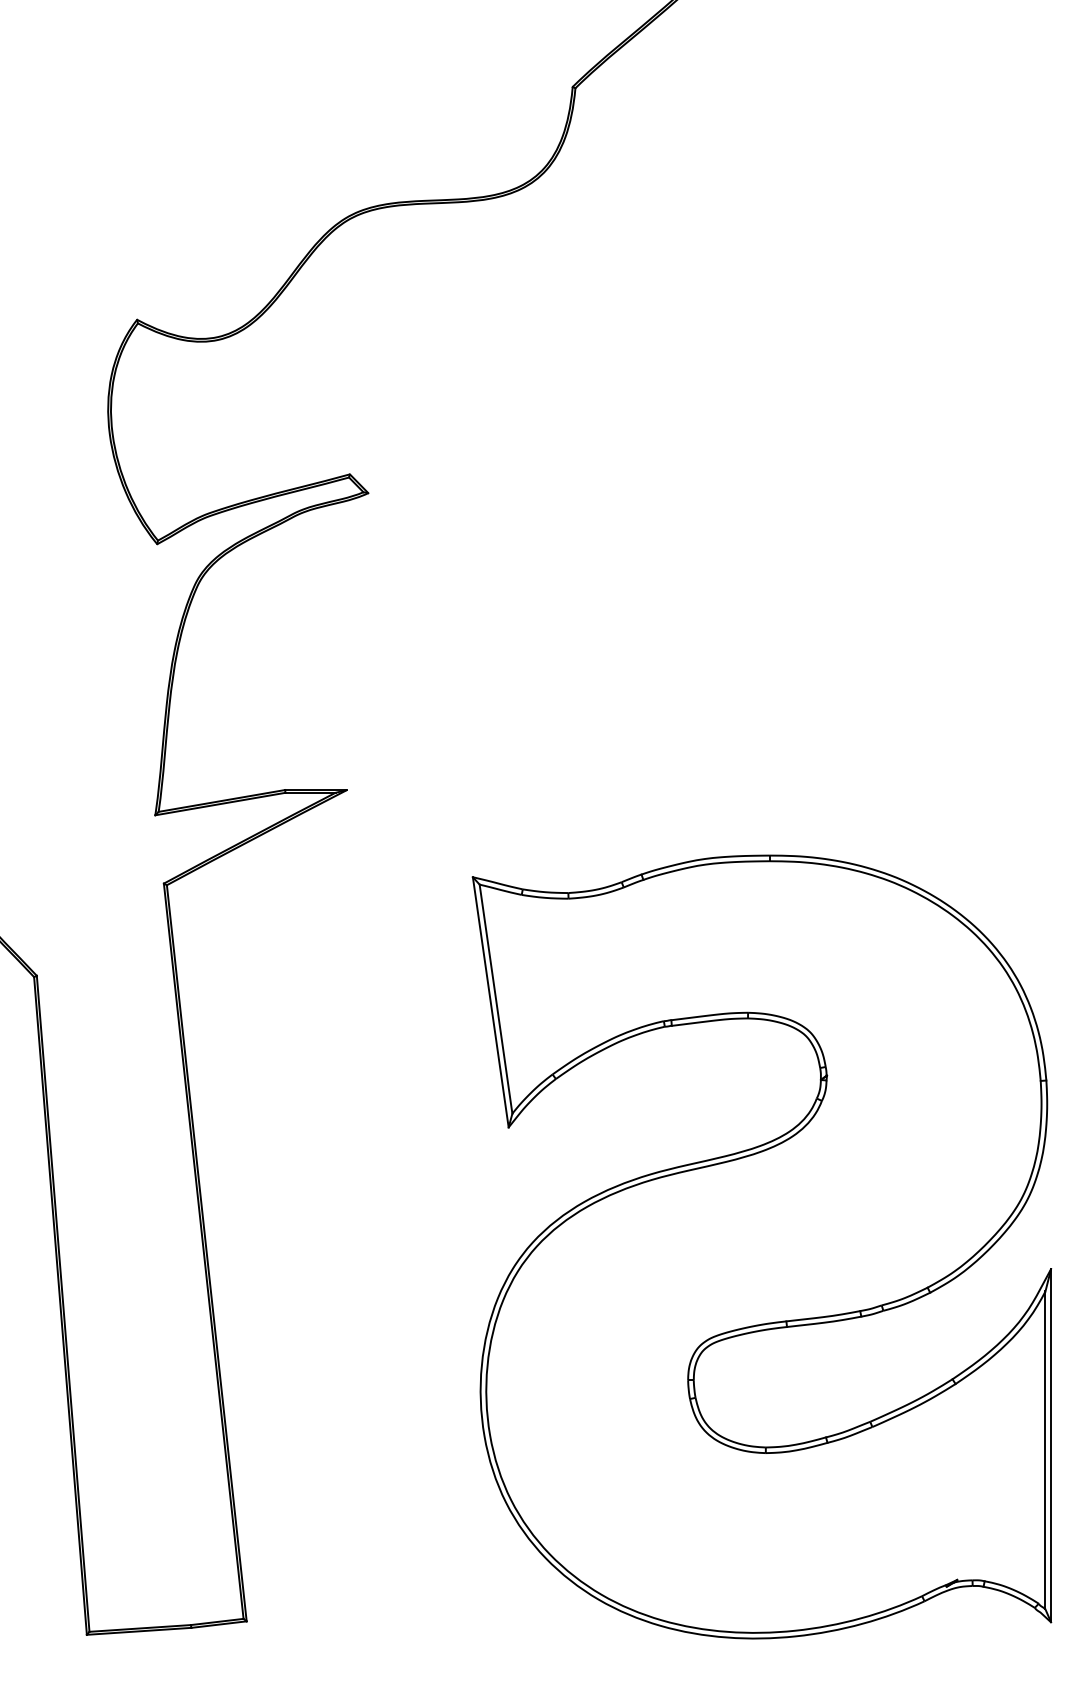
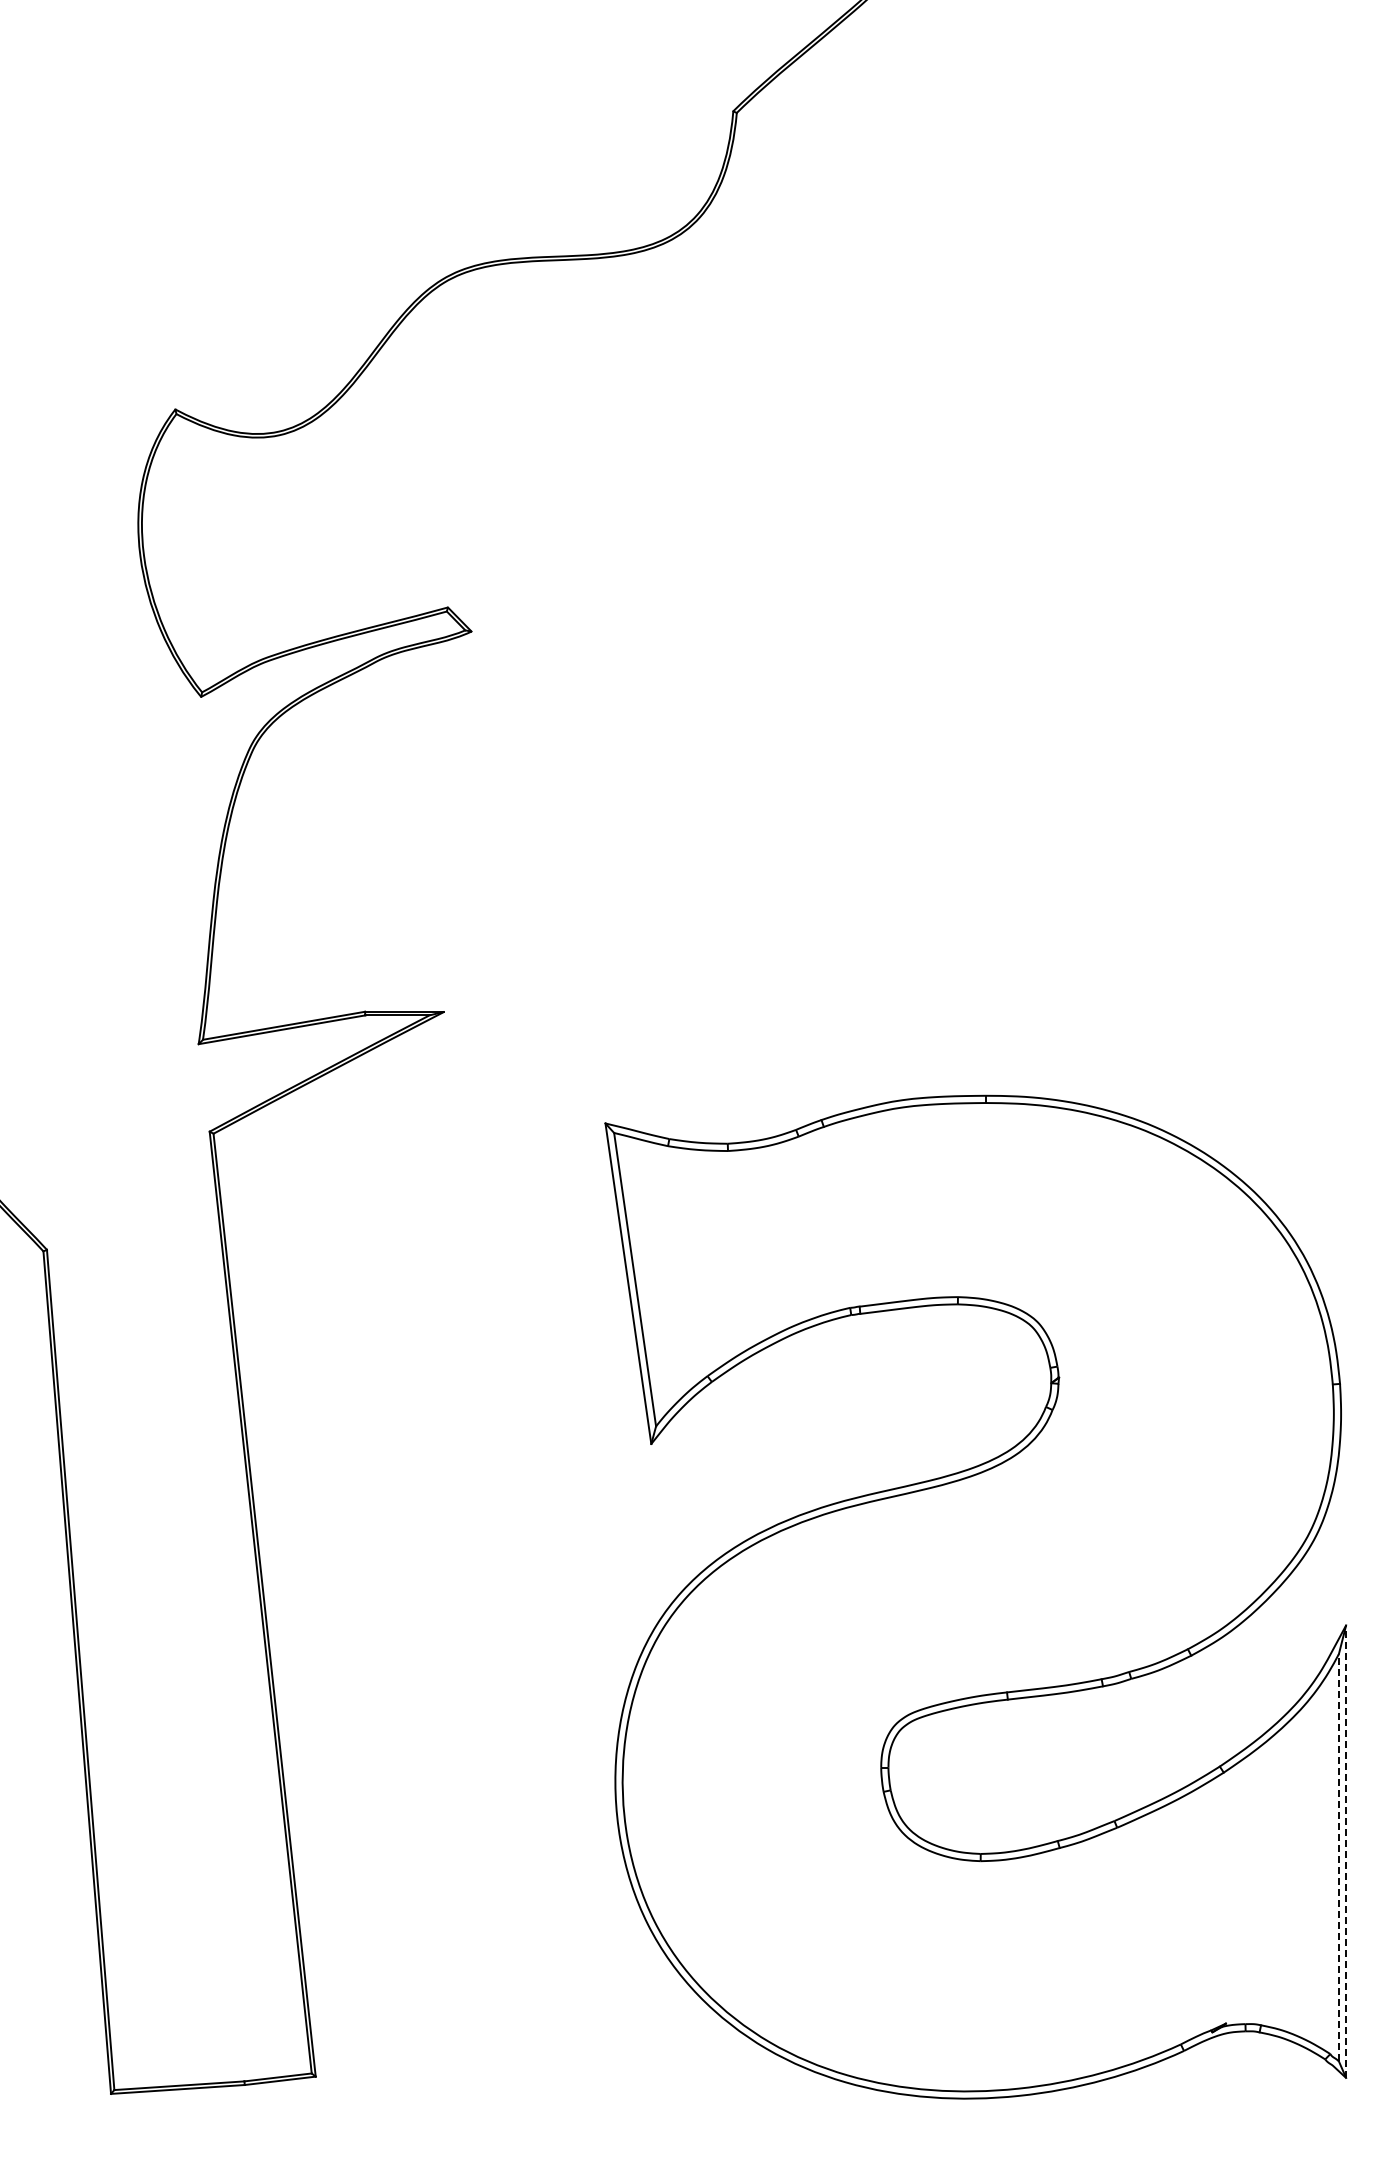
line: (1051, 1445) -> (1346, 1851), solid -> dashed
line: (1045, 1450) -> (1338, 1857), solid -> dashed

